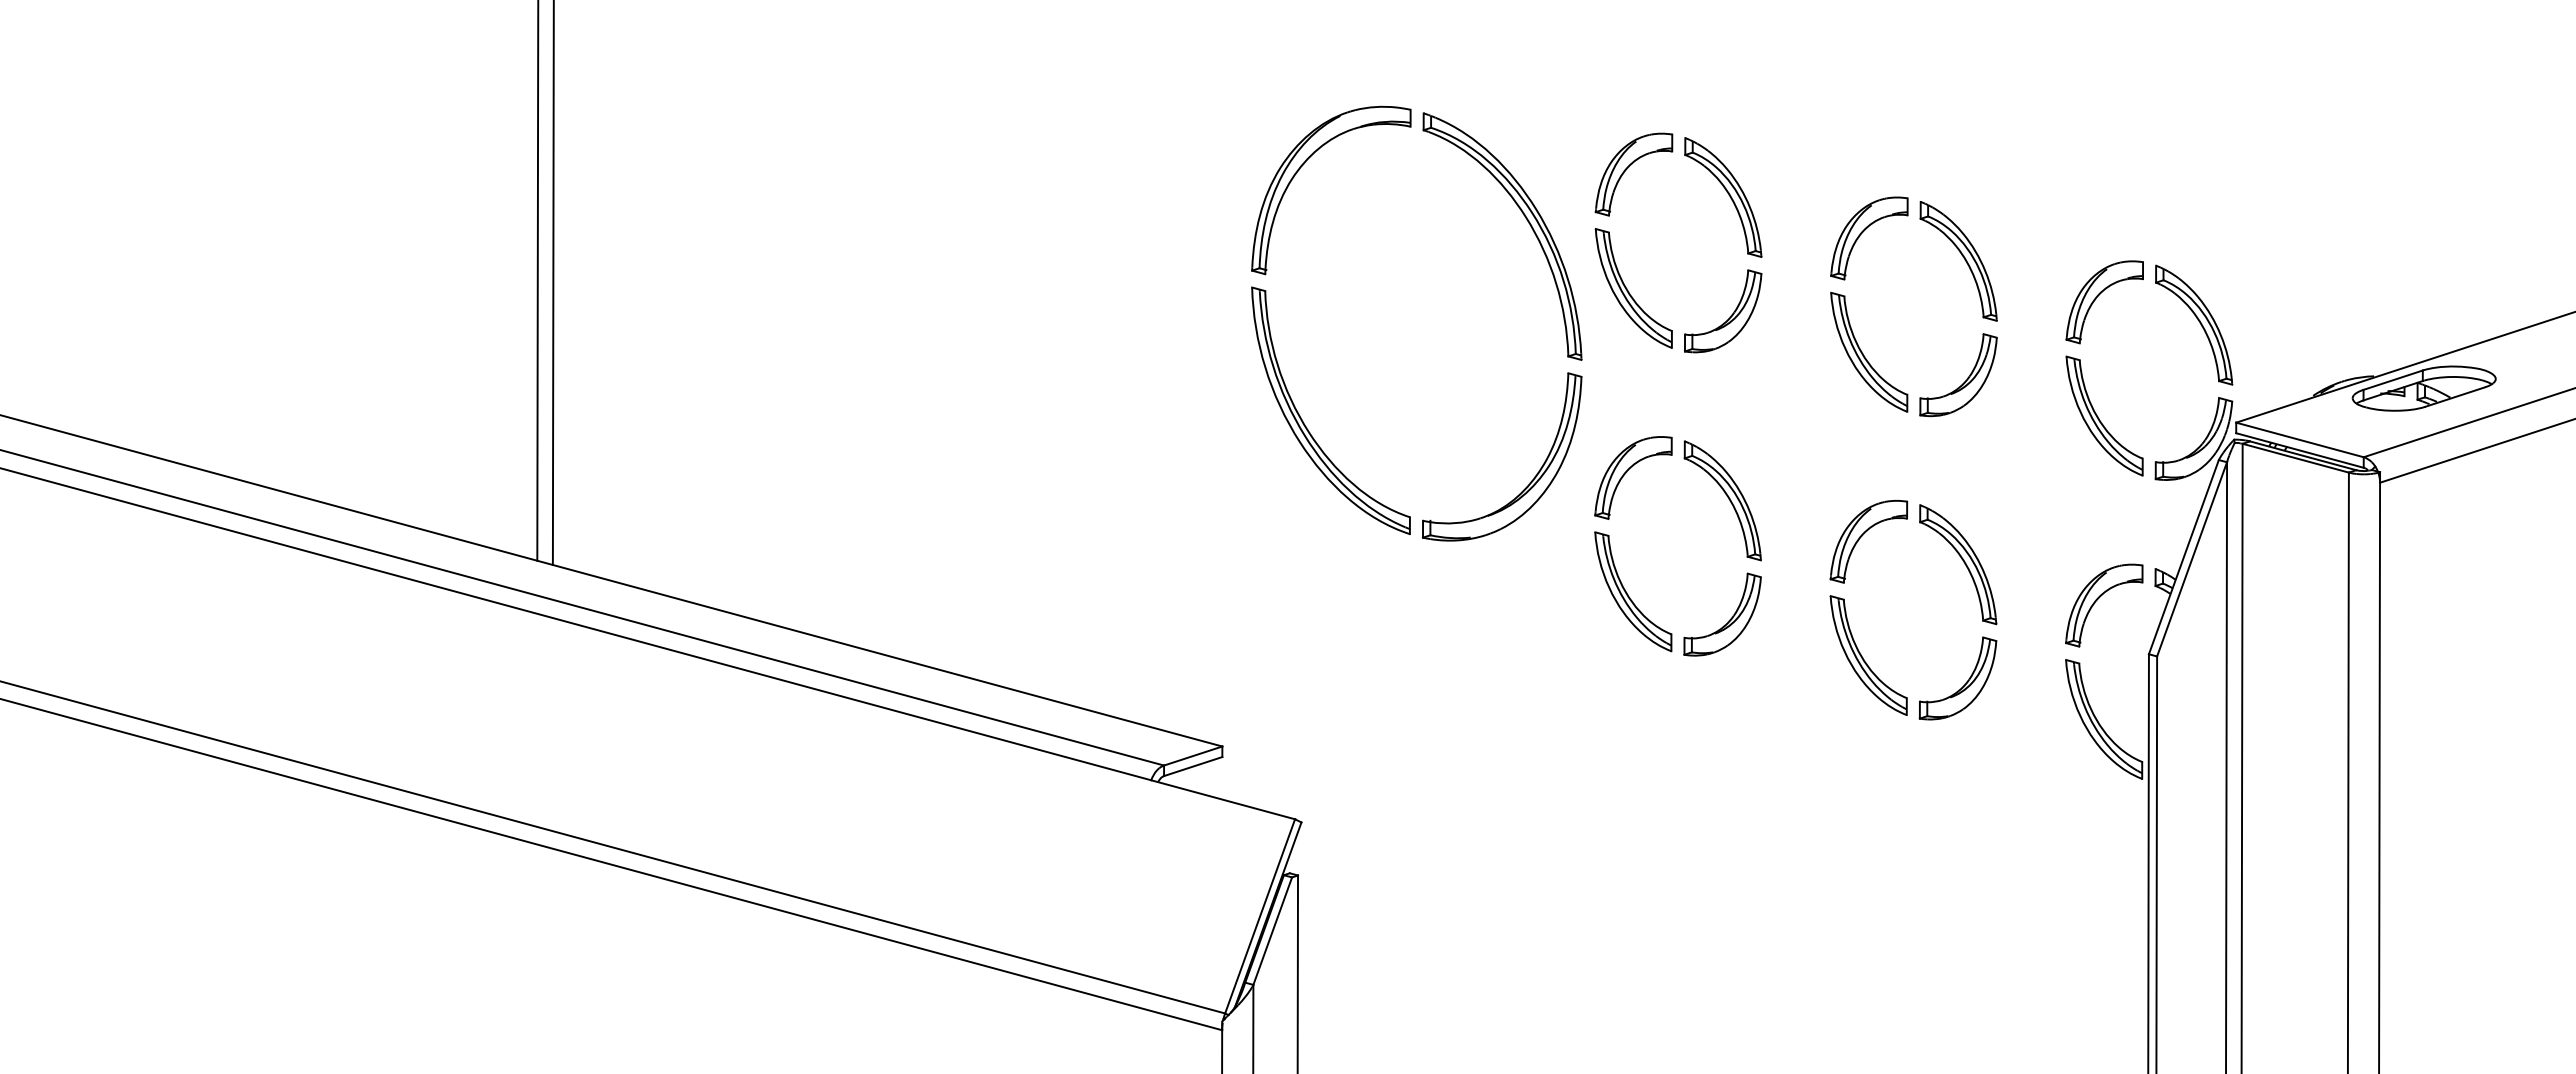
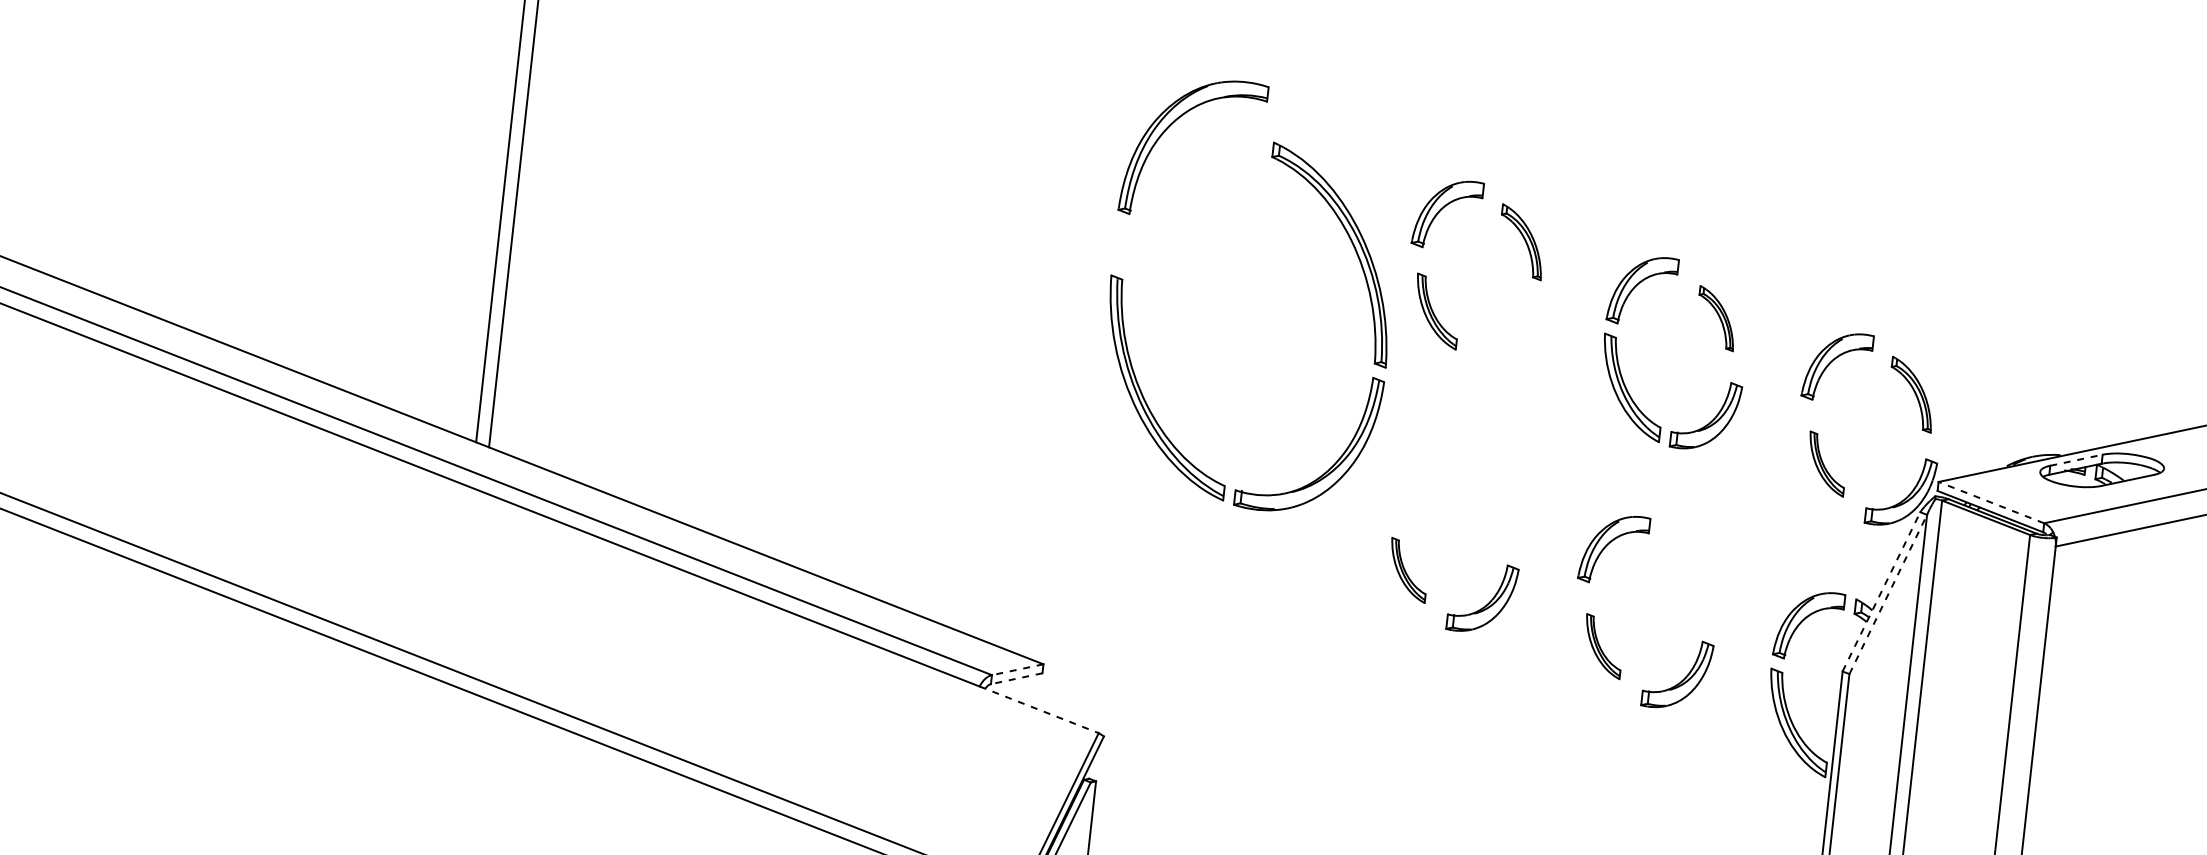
part: (1305, 163) -> (1174, 123), moved
part: (1723, 197) -> (1521, 242), size x0.7
part: (1958, 261) -> (1716, 318), size x0.6
part: (1633, 288) -> (1436, 311), size x0.7
part: (1730, 315) -> (1517, 343), removed
part: (2194, 324) -> (1912, 394), size x0.7
line: (2393, 380) -> (2076, 460), solid -> dashed
part: (2104, 415) -> (1826, 463), size x0.6
line: (2299, 439) -> (1991, 502), solid -> dashed
part: (1626, 473) -> (1413, 468), removed
part: (1722, 500) -> (1493, 500), removed
line: (2184, 556) -> (1882, 591), solid -> dashed
line: (2192, 558) -> (1888, 593), solid -> dashed
part: (1958, 564) -> (1688, 577), removed
part: (1633, 591) -> (1408, 570), size x0.6
part: (1868, 655) -> (1603, 646), size x0.6
line: (1193, 756) -> (1017, 670), solid -> dashed
line: (1193, 766) -> (1016, 678), solid -> dashed
line: (1223, 799) -> (1039, 709), solid -> dashed

